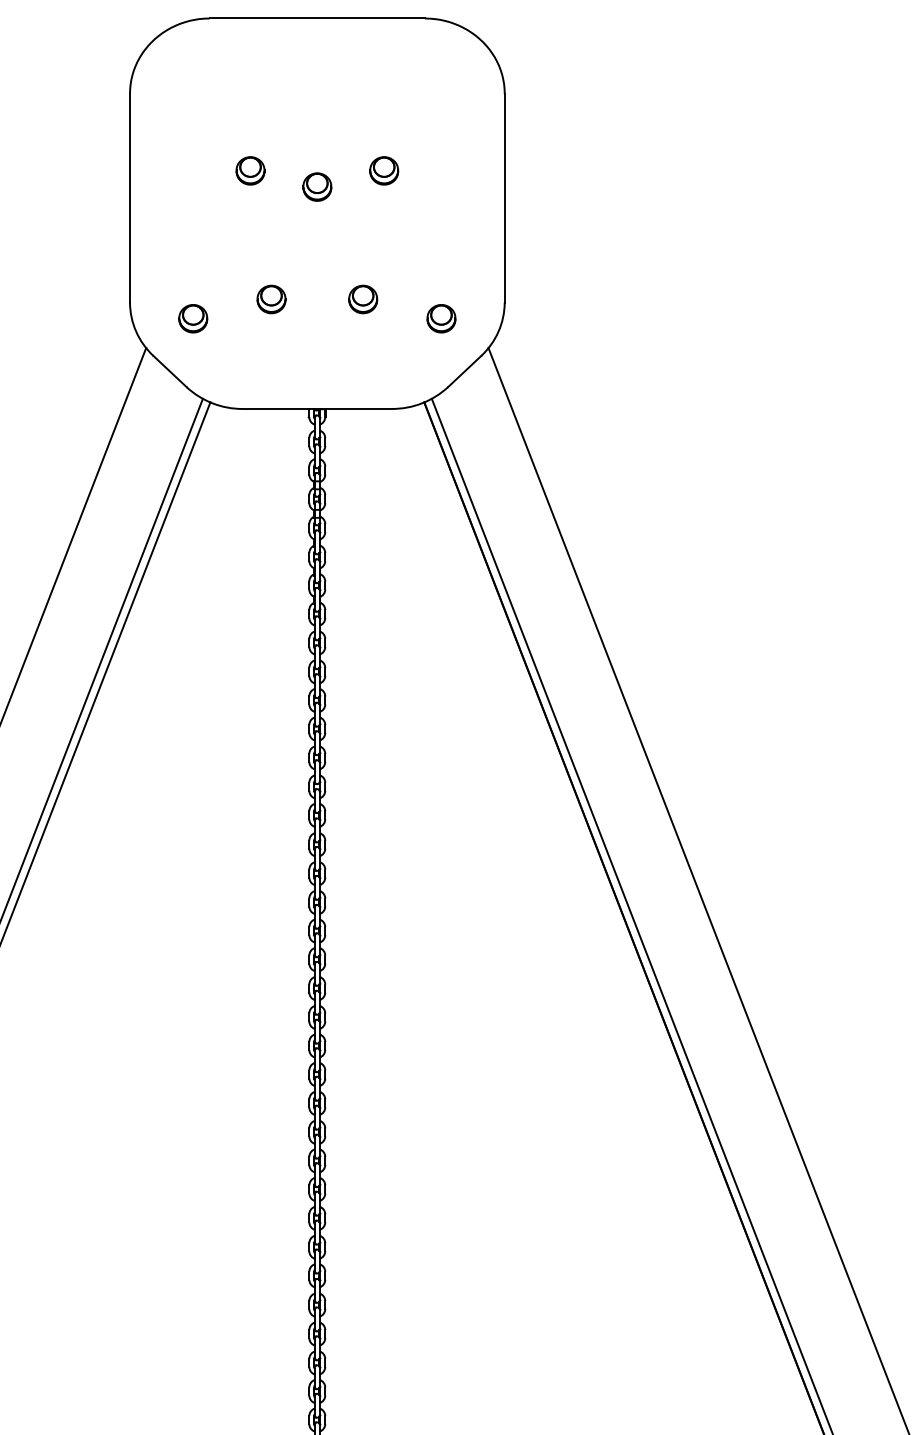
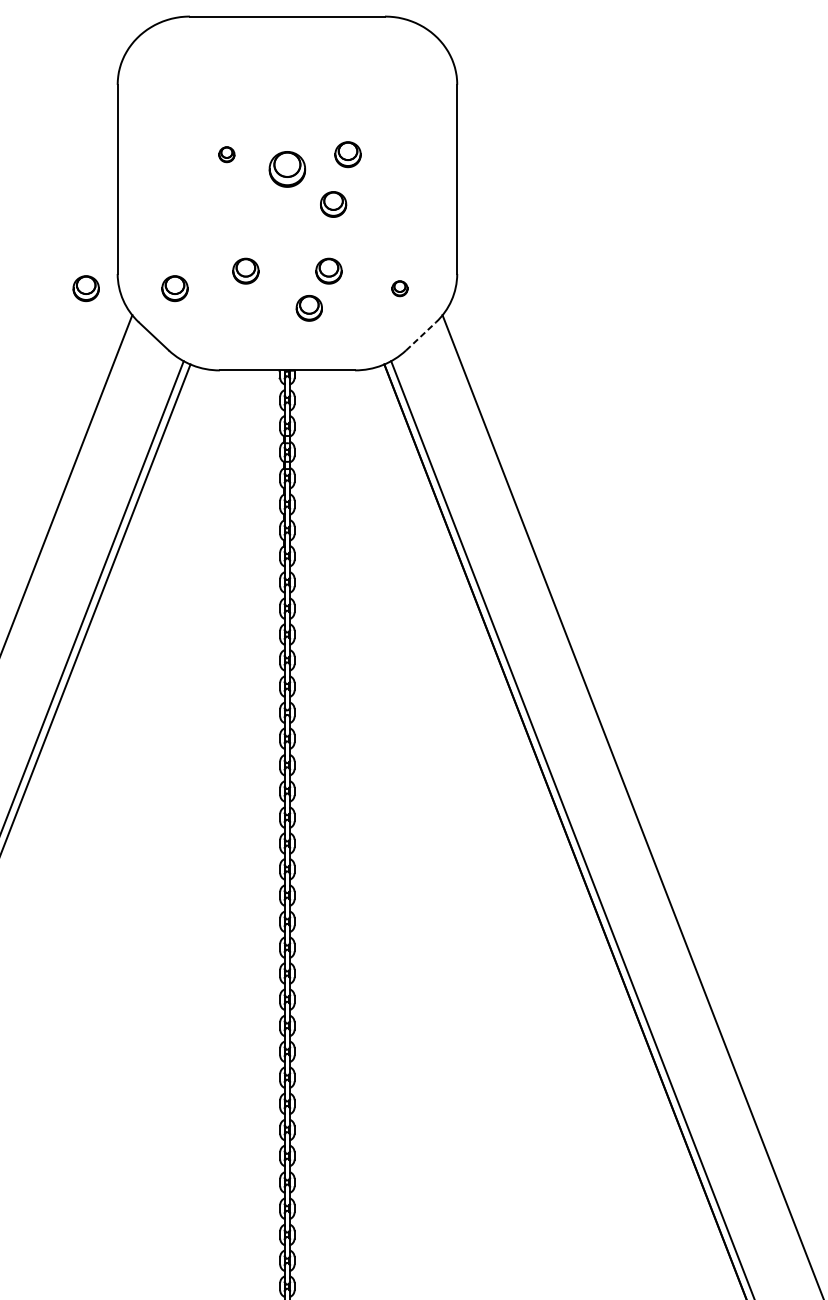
part: (250, 170) -> (226, 154), size x0.6
part: (317, 186) -> (287, 168), size x1.4
part: (368, 225) -> (333, 204), added
part: (95, 318) -> (86, 288), added
part: (441, 318) -> (399, 288), size x0.6
part: (341, 340) -> (309, 308), added
line: (464, 371) -> (420, 336), solid -> dashed

